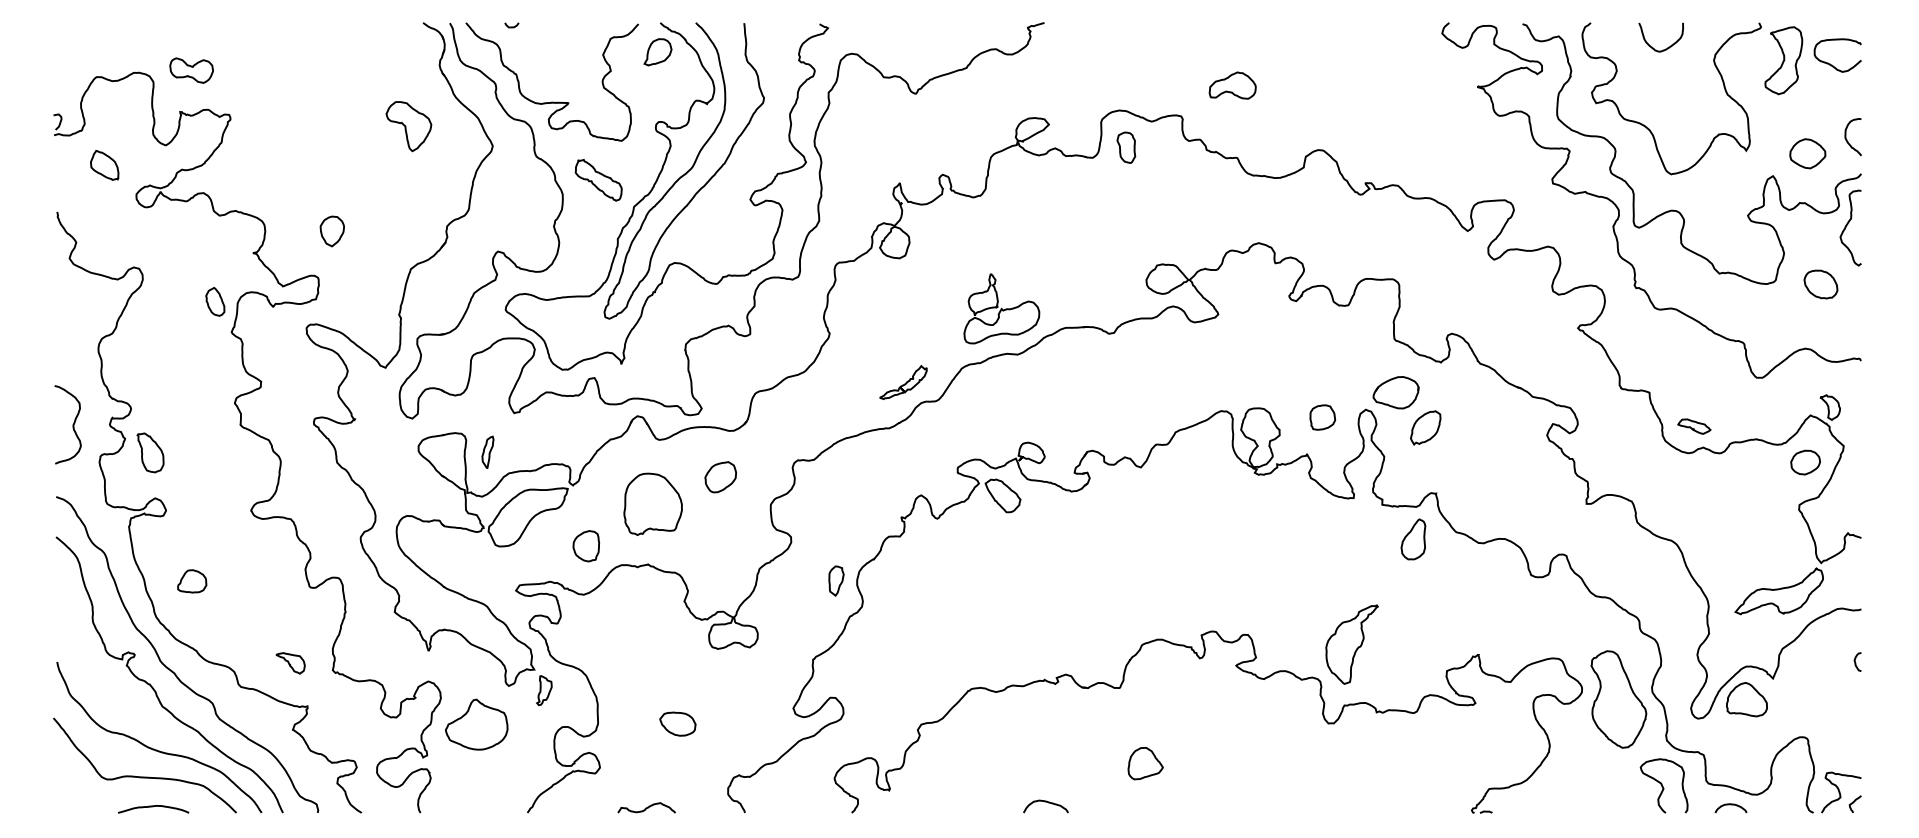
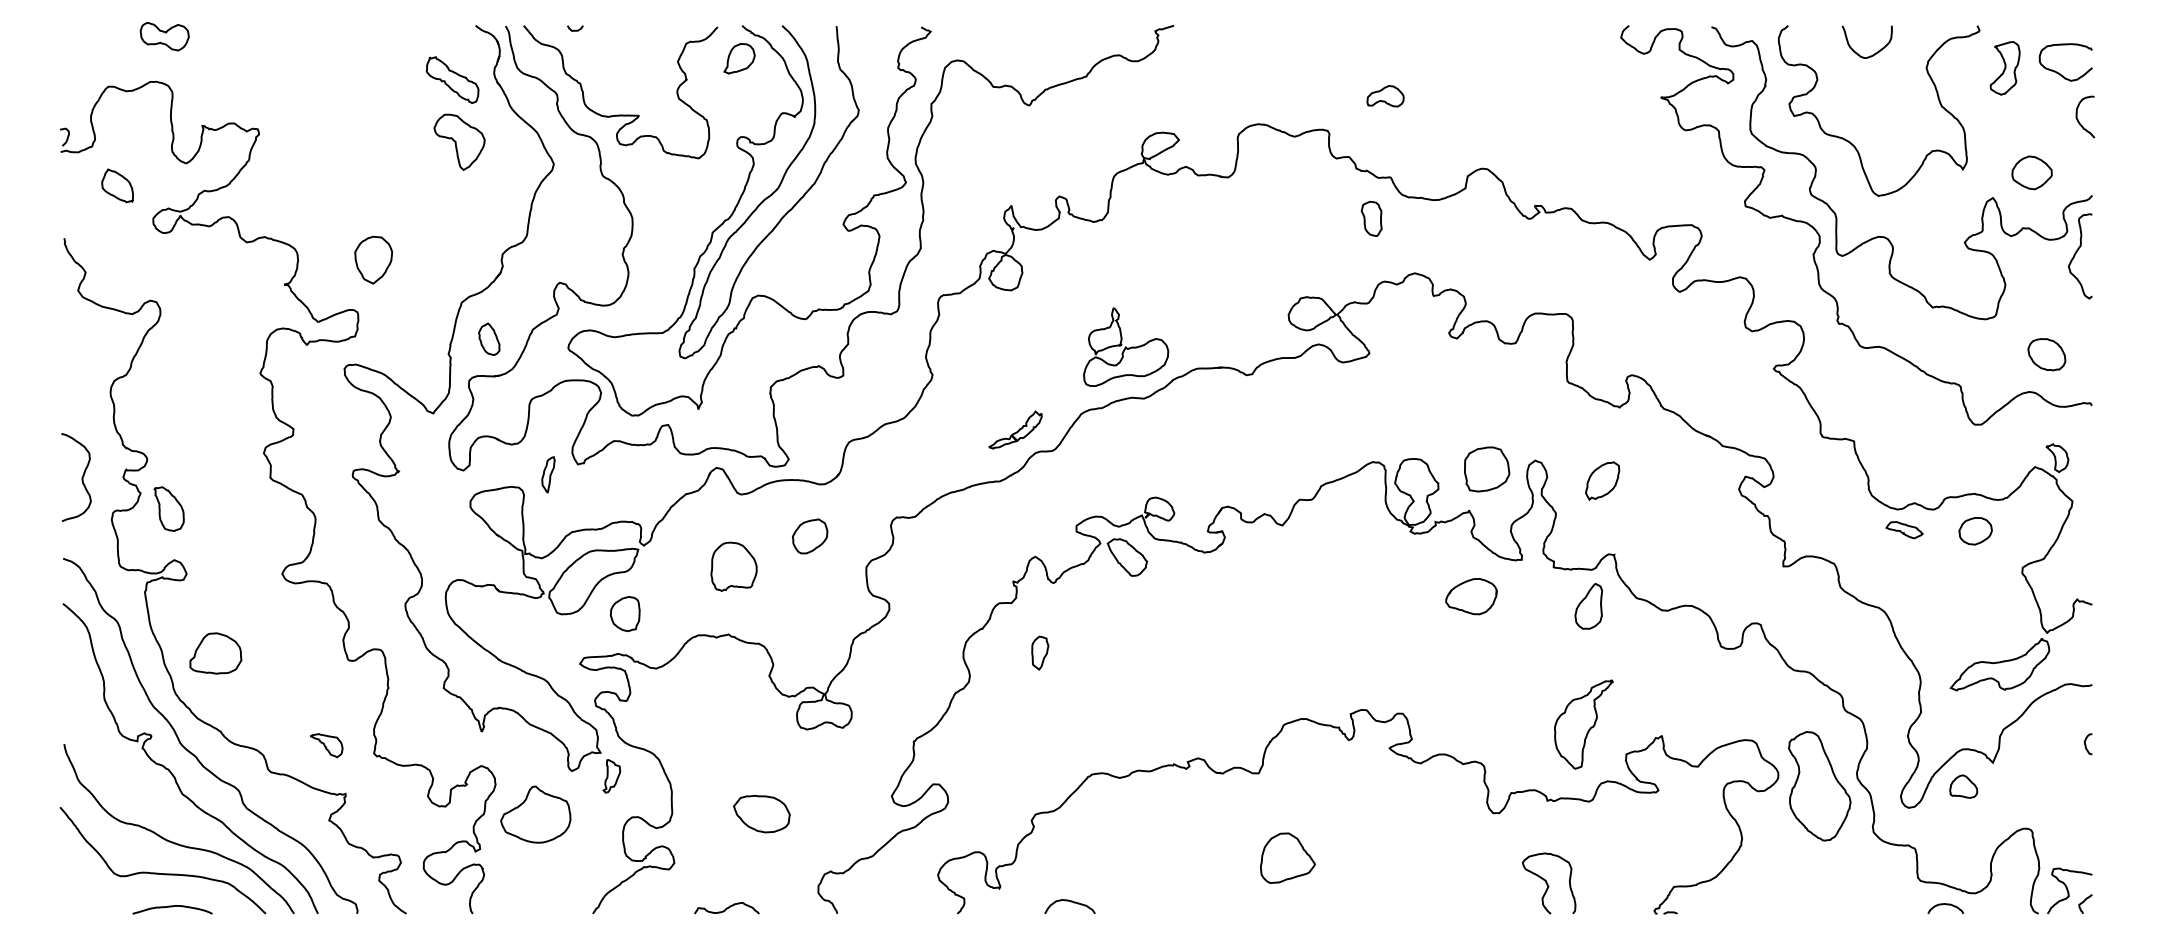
part: (1783, 60) -> (2004, 68), size x0.7
part: (191, 70) -> (164, 36), moved
part: (1232, 85) -> (1385, 96), size x0.7
curve: (1847, 139) -> (2078, 119), moved
part: (1126, 147) -> (1371, 218), moved
part: (598, 180) -> (452, 80), moved
part: (331, 231) -> (372, 260), size x1.4
part: (1820, 284) -> (2046, 354), moved
part: (215, 301) -> (489, 338), moved
part: (1395, 392) -> (1470, 596), moved
part: (1322, 417) -> (1486, 469), size x1.6
part: (1694, 426) -> (1904, 530), moved
part: (487, 451) -> (547, 473), moved
part: (1805, 462) -> (1975, 531), moved
part: (652, 503) -> (733, 565), size x0.7
part: (585, 546) -> (624, 614), moved
part: (836, 580) -> (1040, 652), moved
part: (192, 581) -> (216, 653), size x1.6
part: (1351, 644) -> (1583, 724), moved
part: (1746, 699) -> (1963, 786), size x0.6
part: (677, 723) -> (761, 813), size x1.4
part: (1145, 763) -> (1287, 858), size x1.4
curve: (1662, 785) -> (1547, 882), moved
curve: (1045, 802) -> (1069, 902), moved

